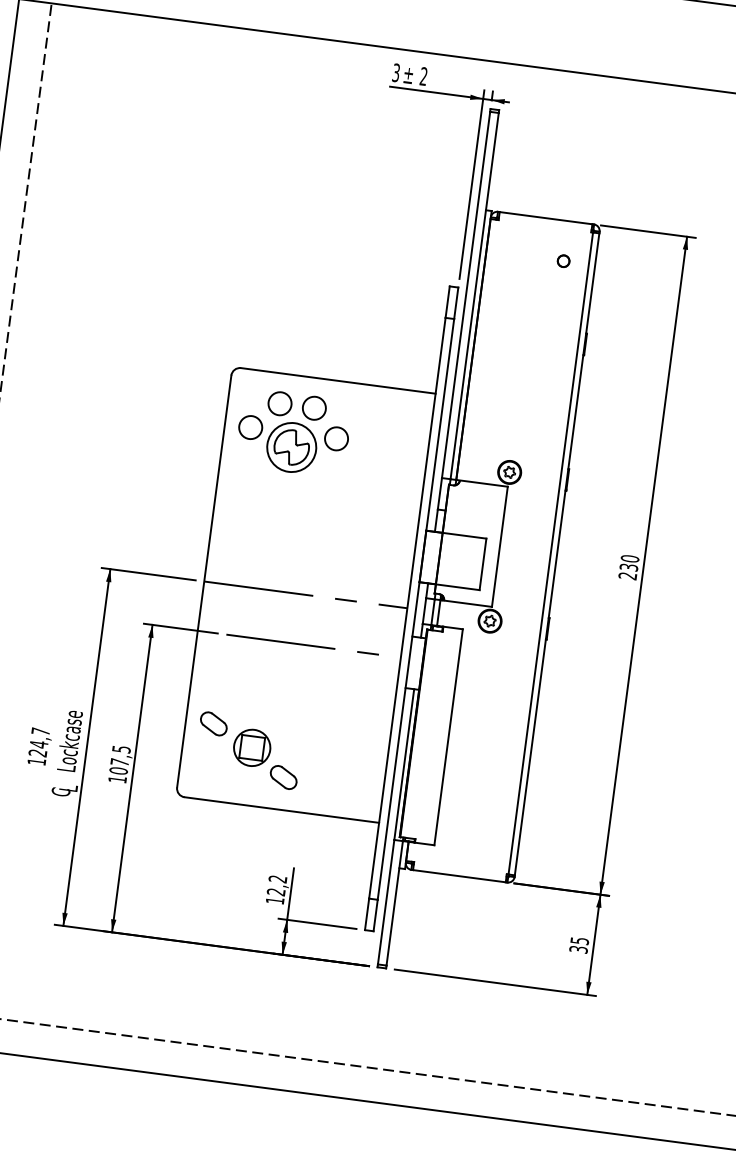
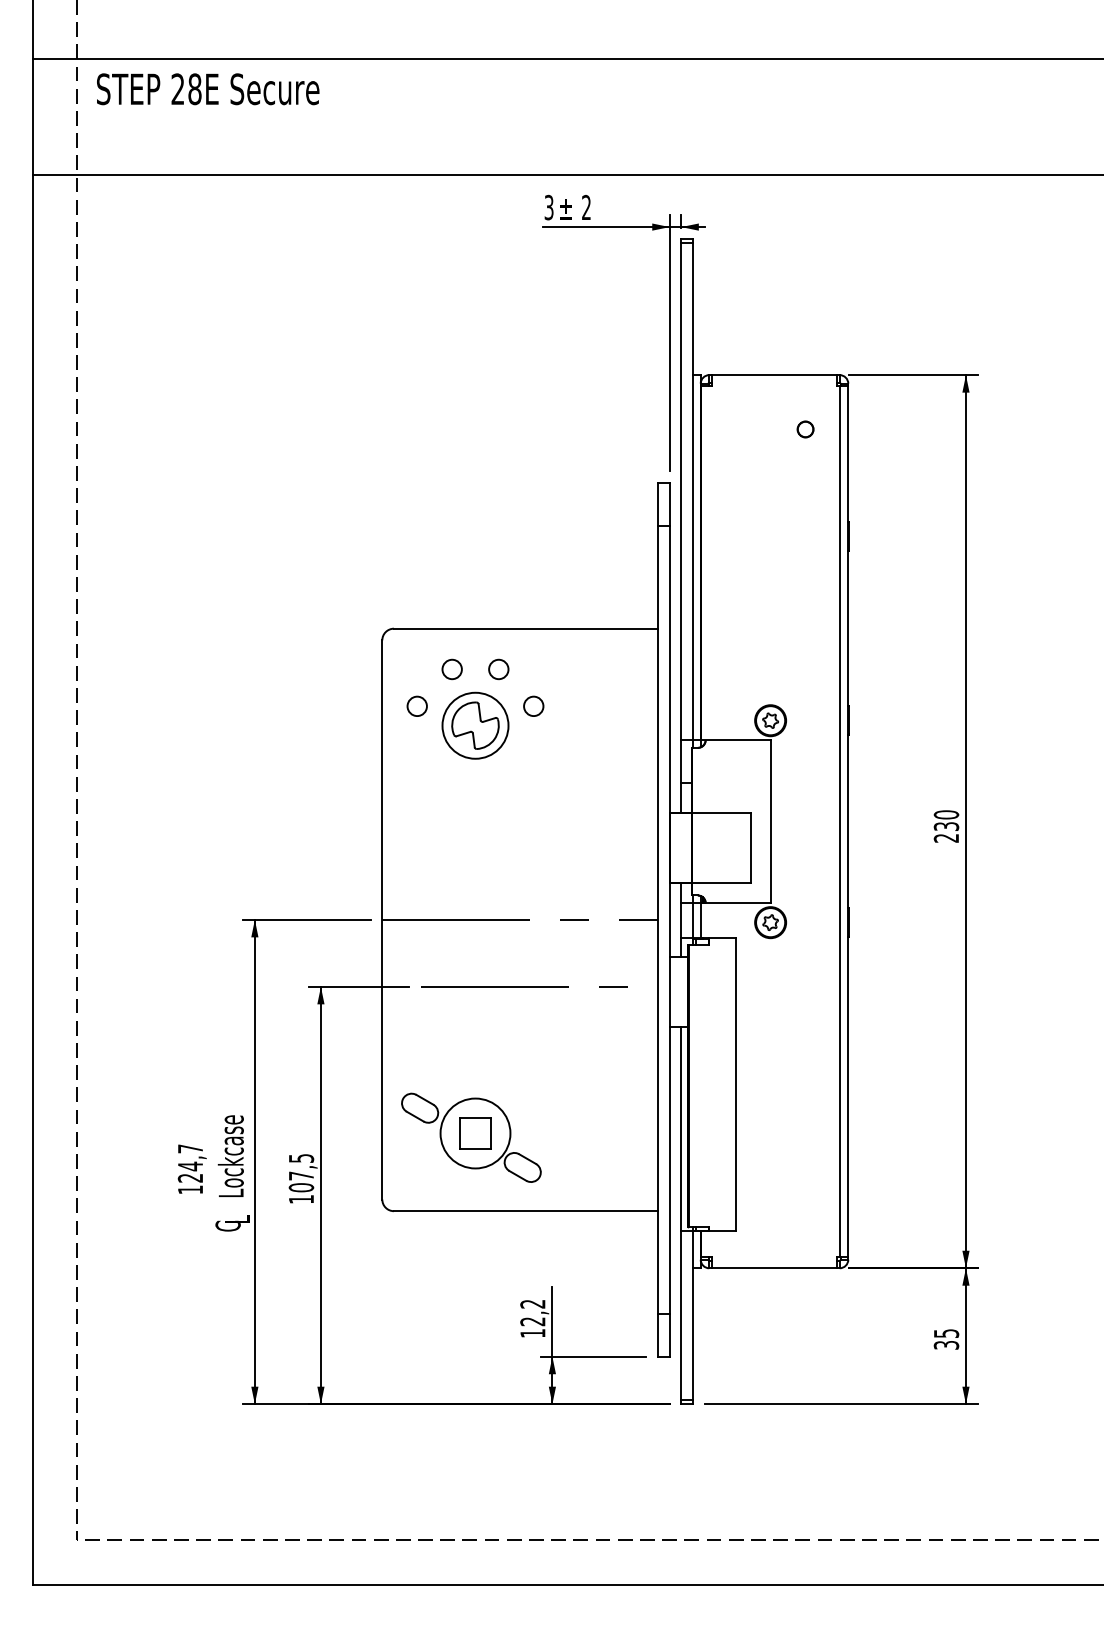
circle: (279, 403) -> (451, 669), size x0.62
circle: (314, 408) -> (498, 669), size x0.62
circle: (250, 427) -> (416, 706), size x0.62
circle: (336, 438) -> (533, 706), size x0.62
circle: (252, 747) -> (475, 1133), size x1.43

